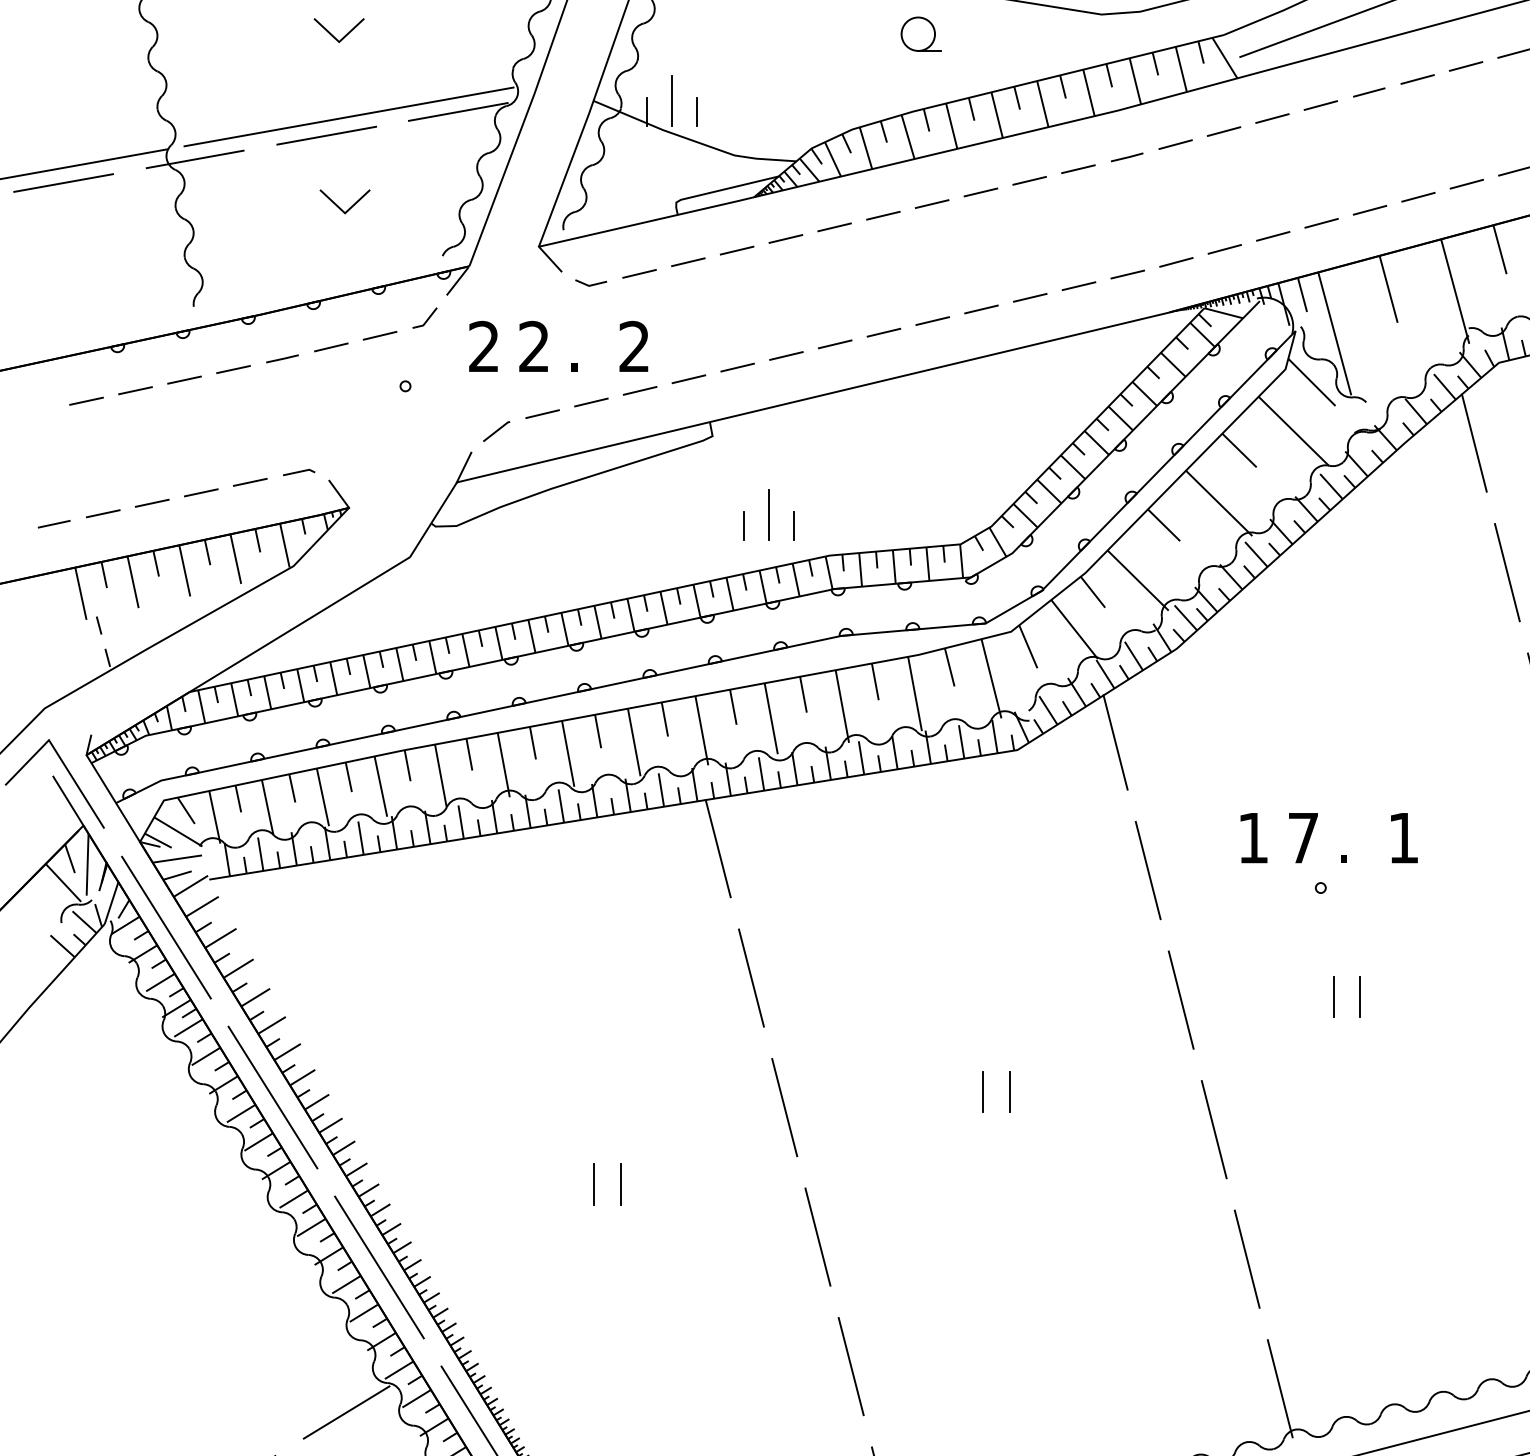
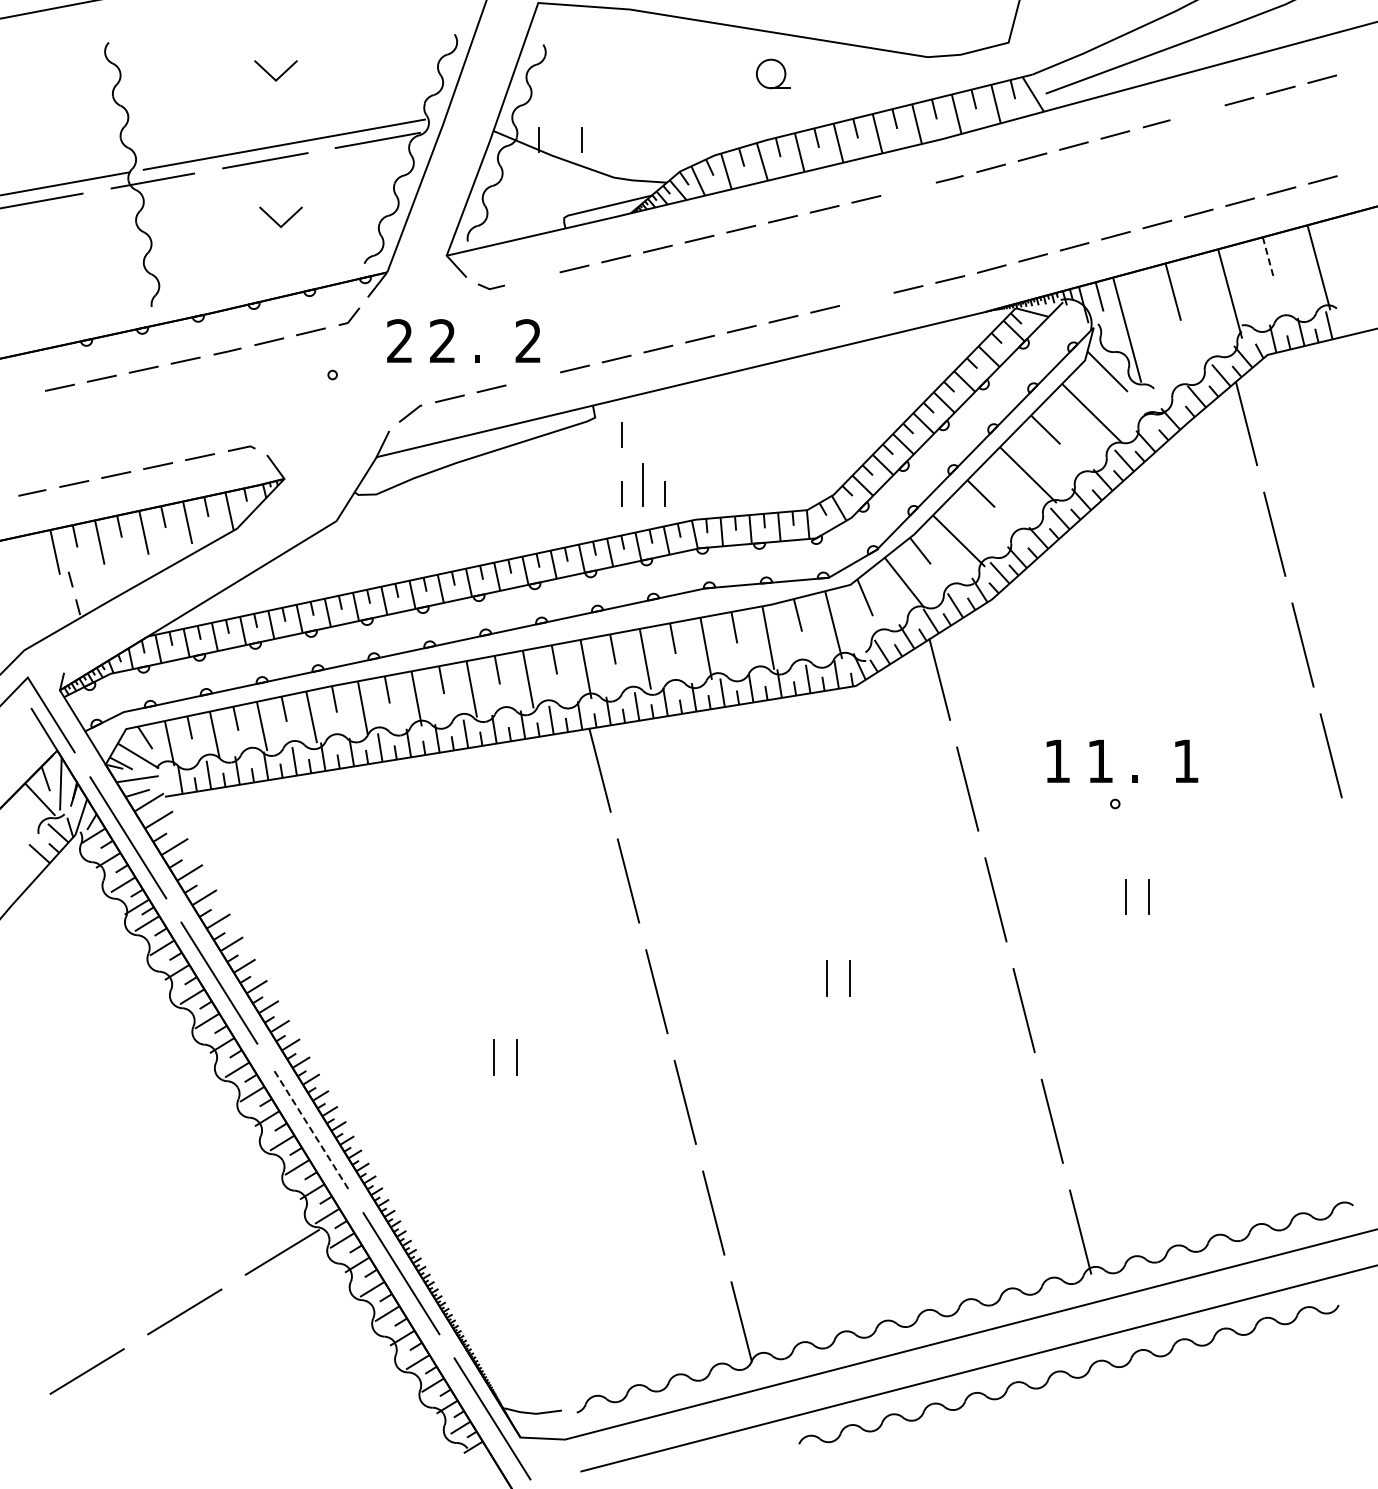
line: (1416, 79) -> (1197, 112), removed
line: (671, 100) -> (560, 130), removed
line: (1077, 169) -> (907, 189), removed
line: (1500, 250) -> (1268, 258), solid -> dashed
line: (639, 273) -> (532, 278), removed
line: (1029, 297) -> (866, 299), removed
line: (640, 390) -> (533, 378), removed
line: (743, 455) -> (621, 434), added
text: (1303, 837) -> (1100, 760), 7 -> 1
line: (379, 1266) -> (310, 1127), solid -> dashed

